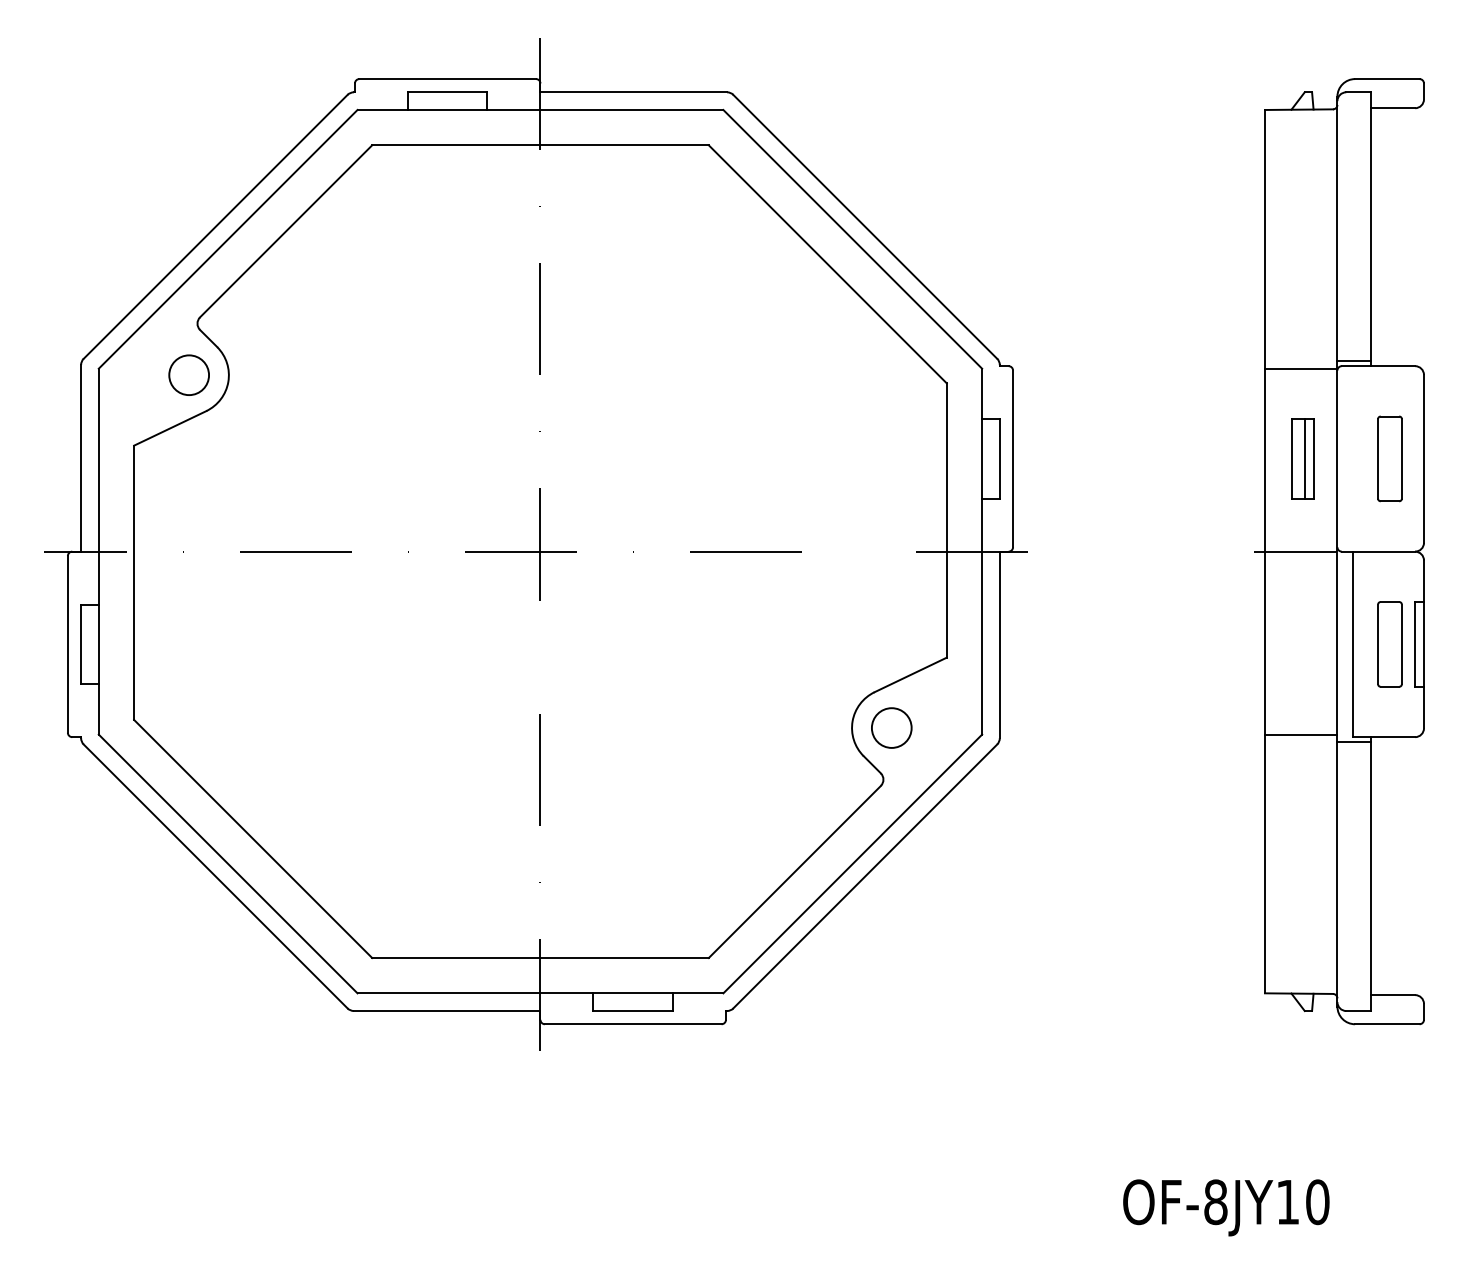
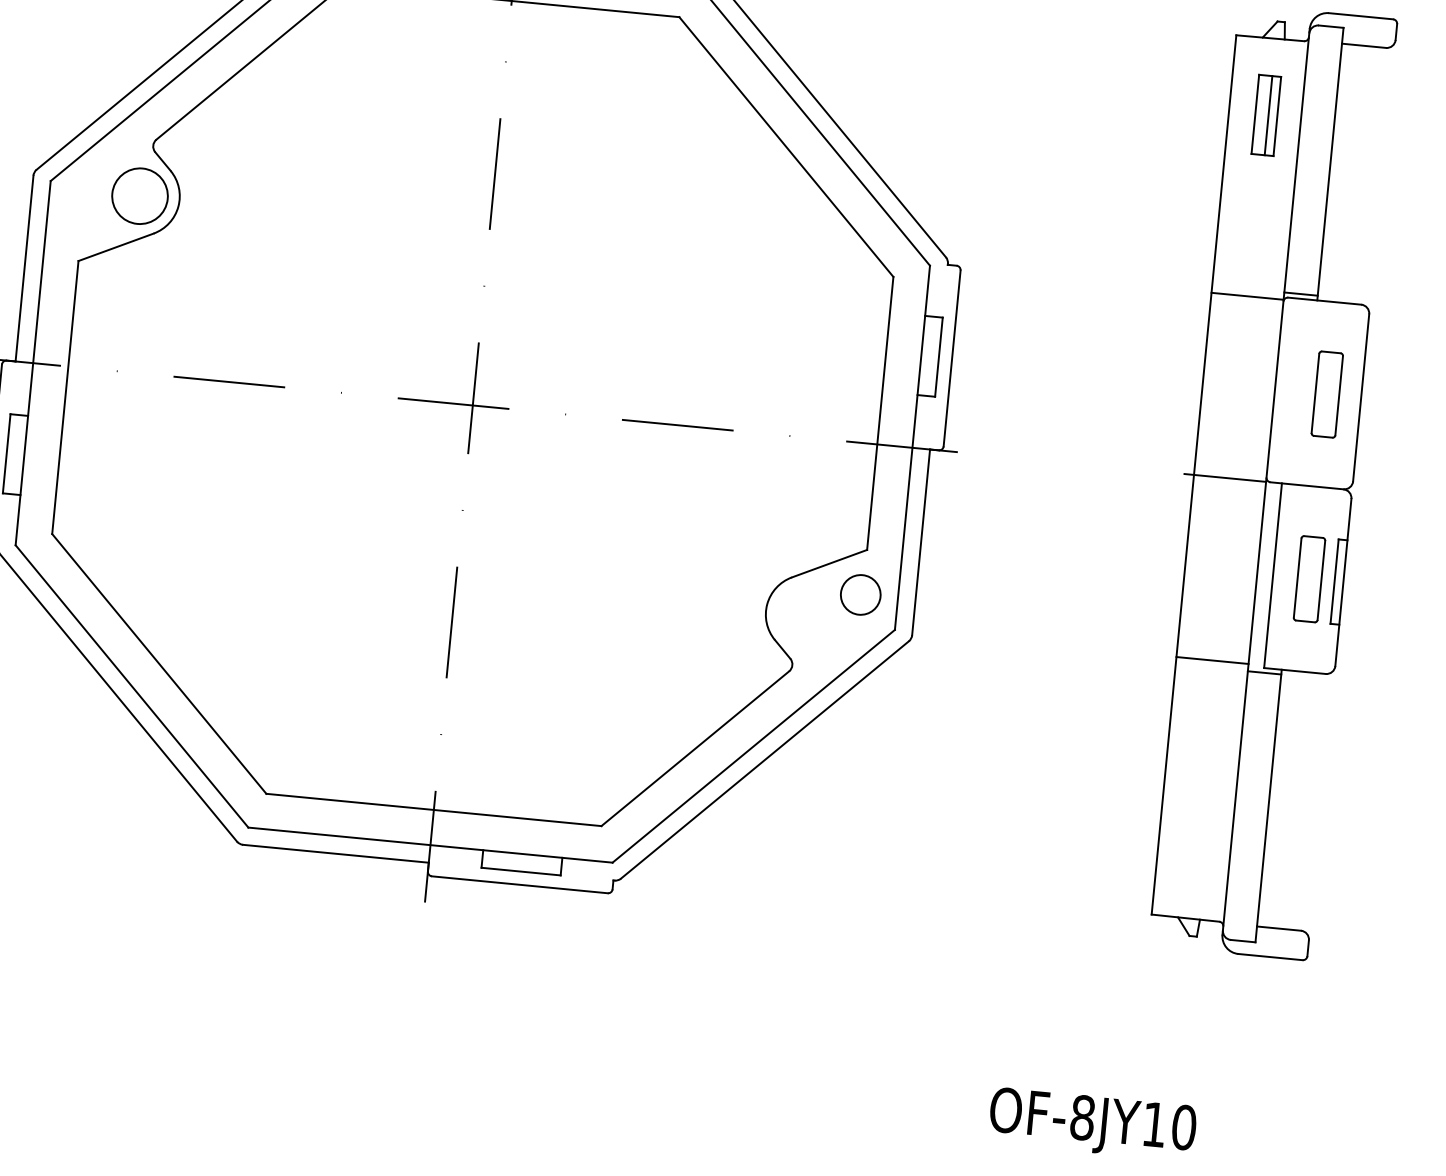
circle: (189, 375) -> (140, 196), size x1.4
part: (1302, 458) -> (1266, 115), moved
circle: (891, 727) -> (860, 594), moved

